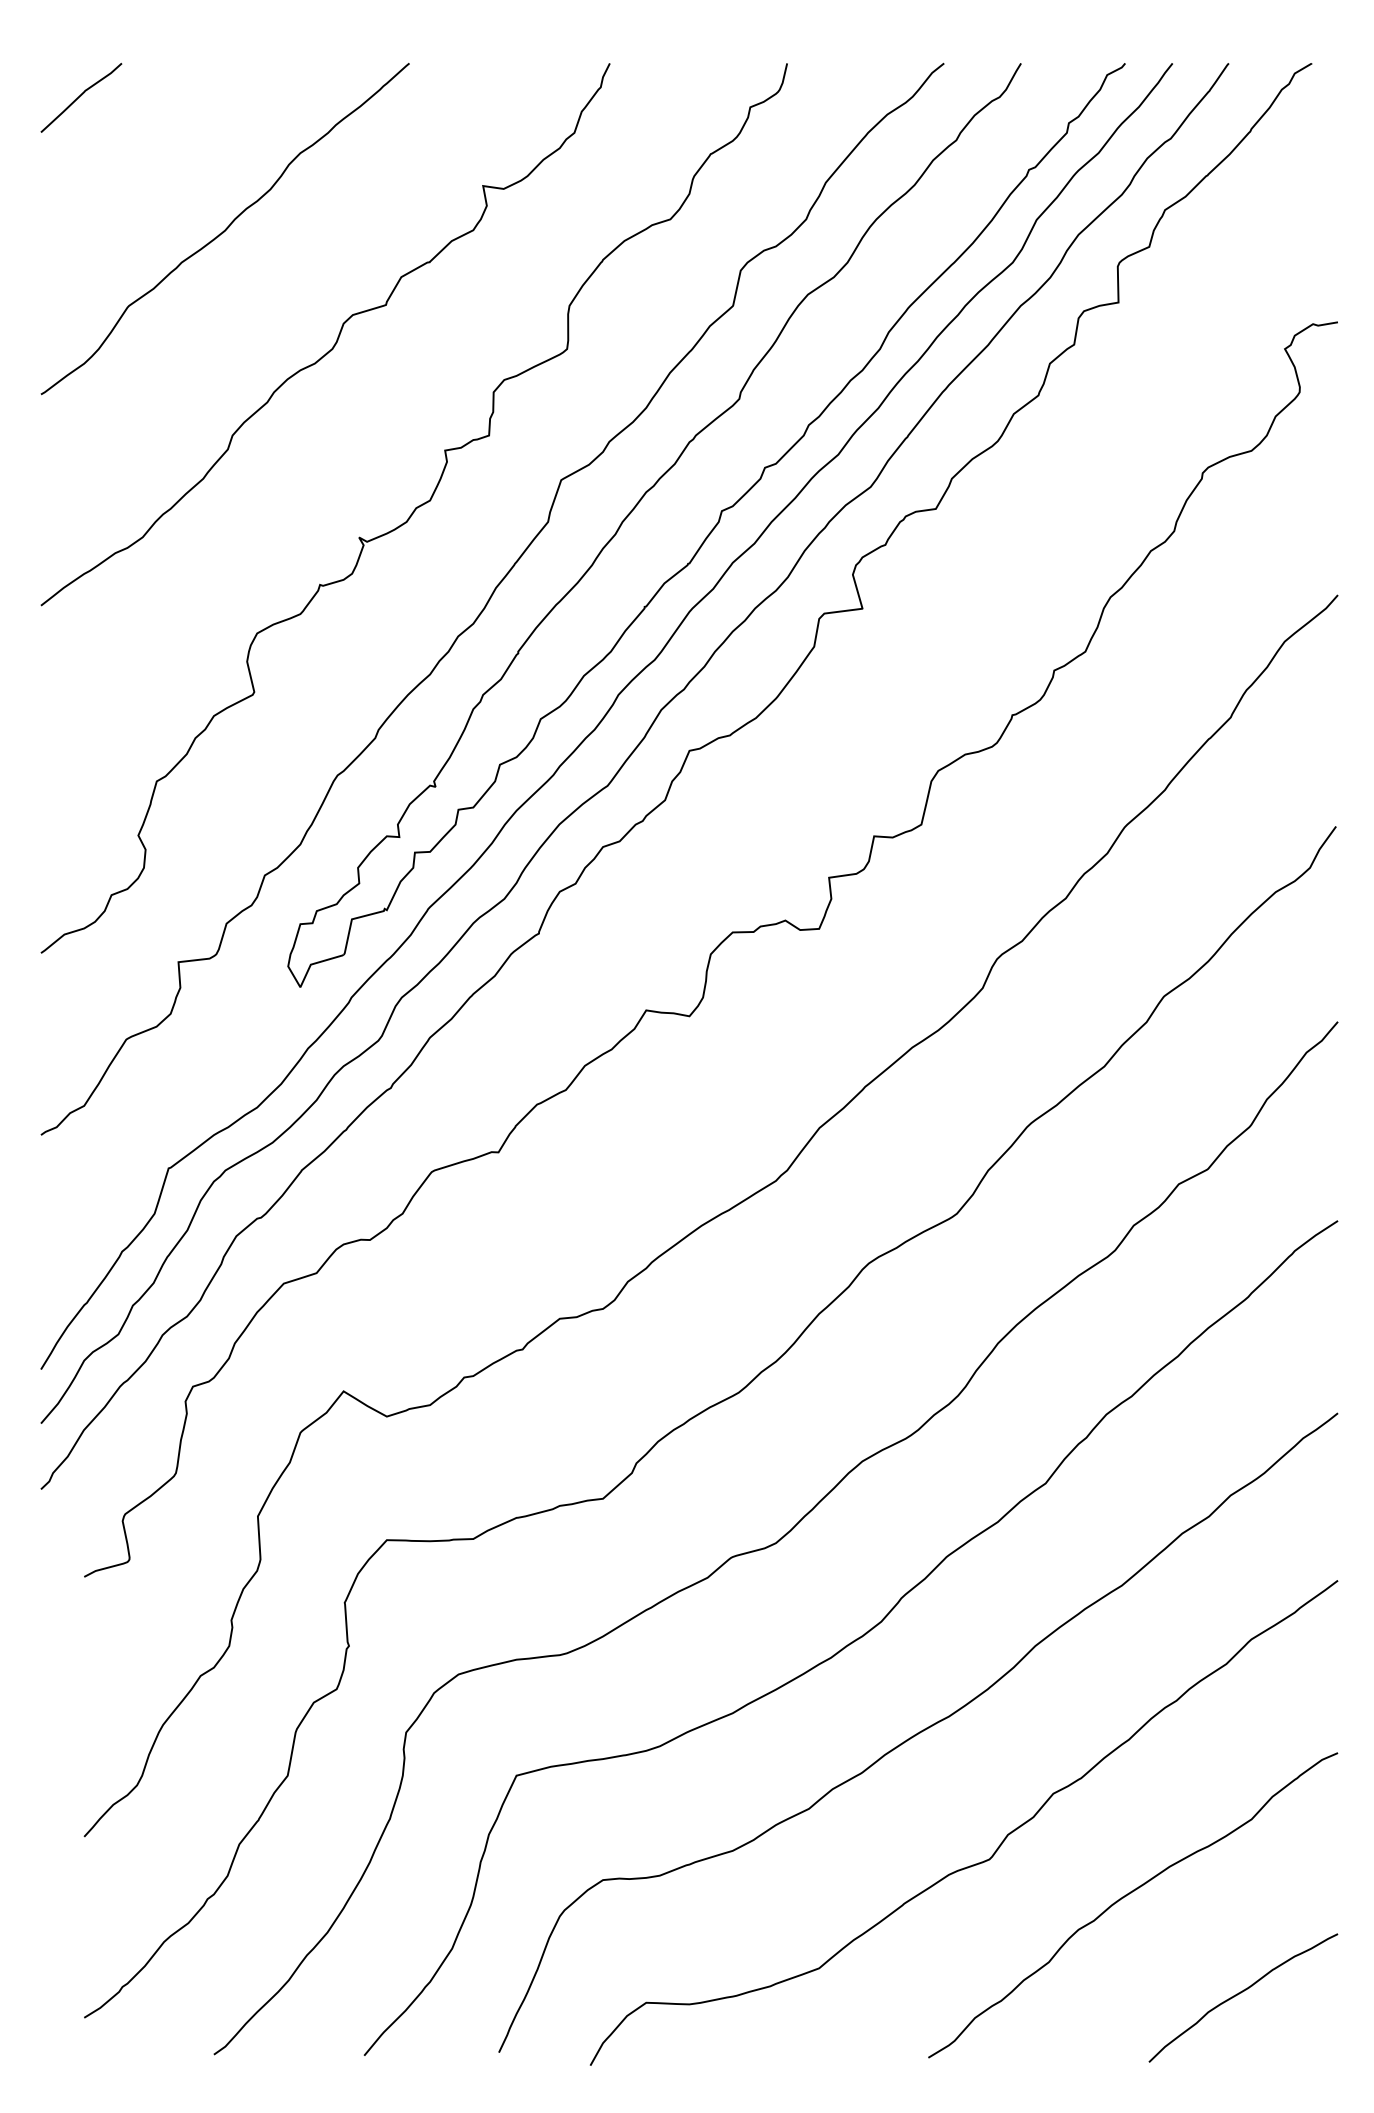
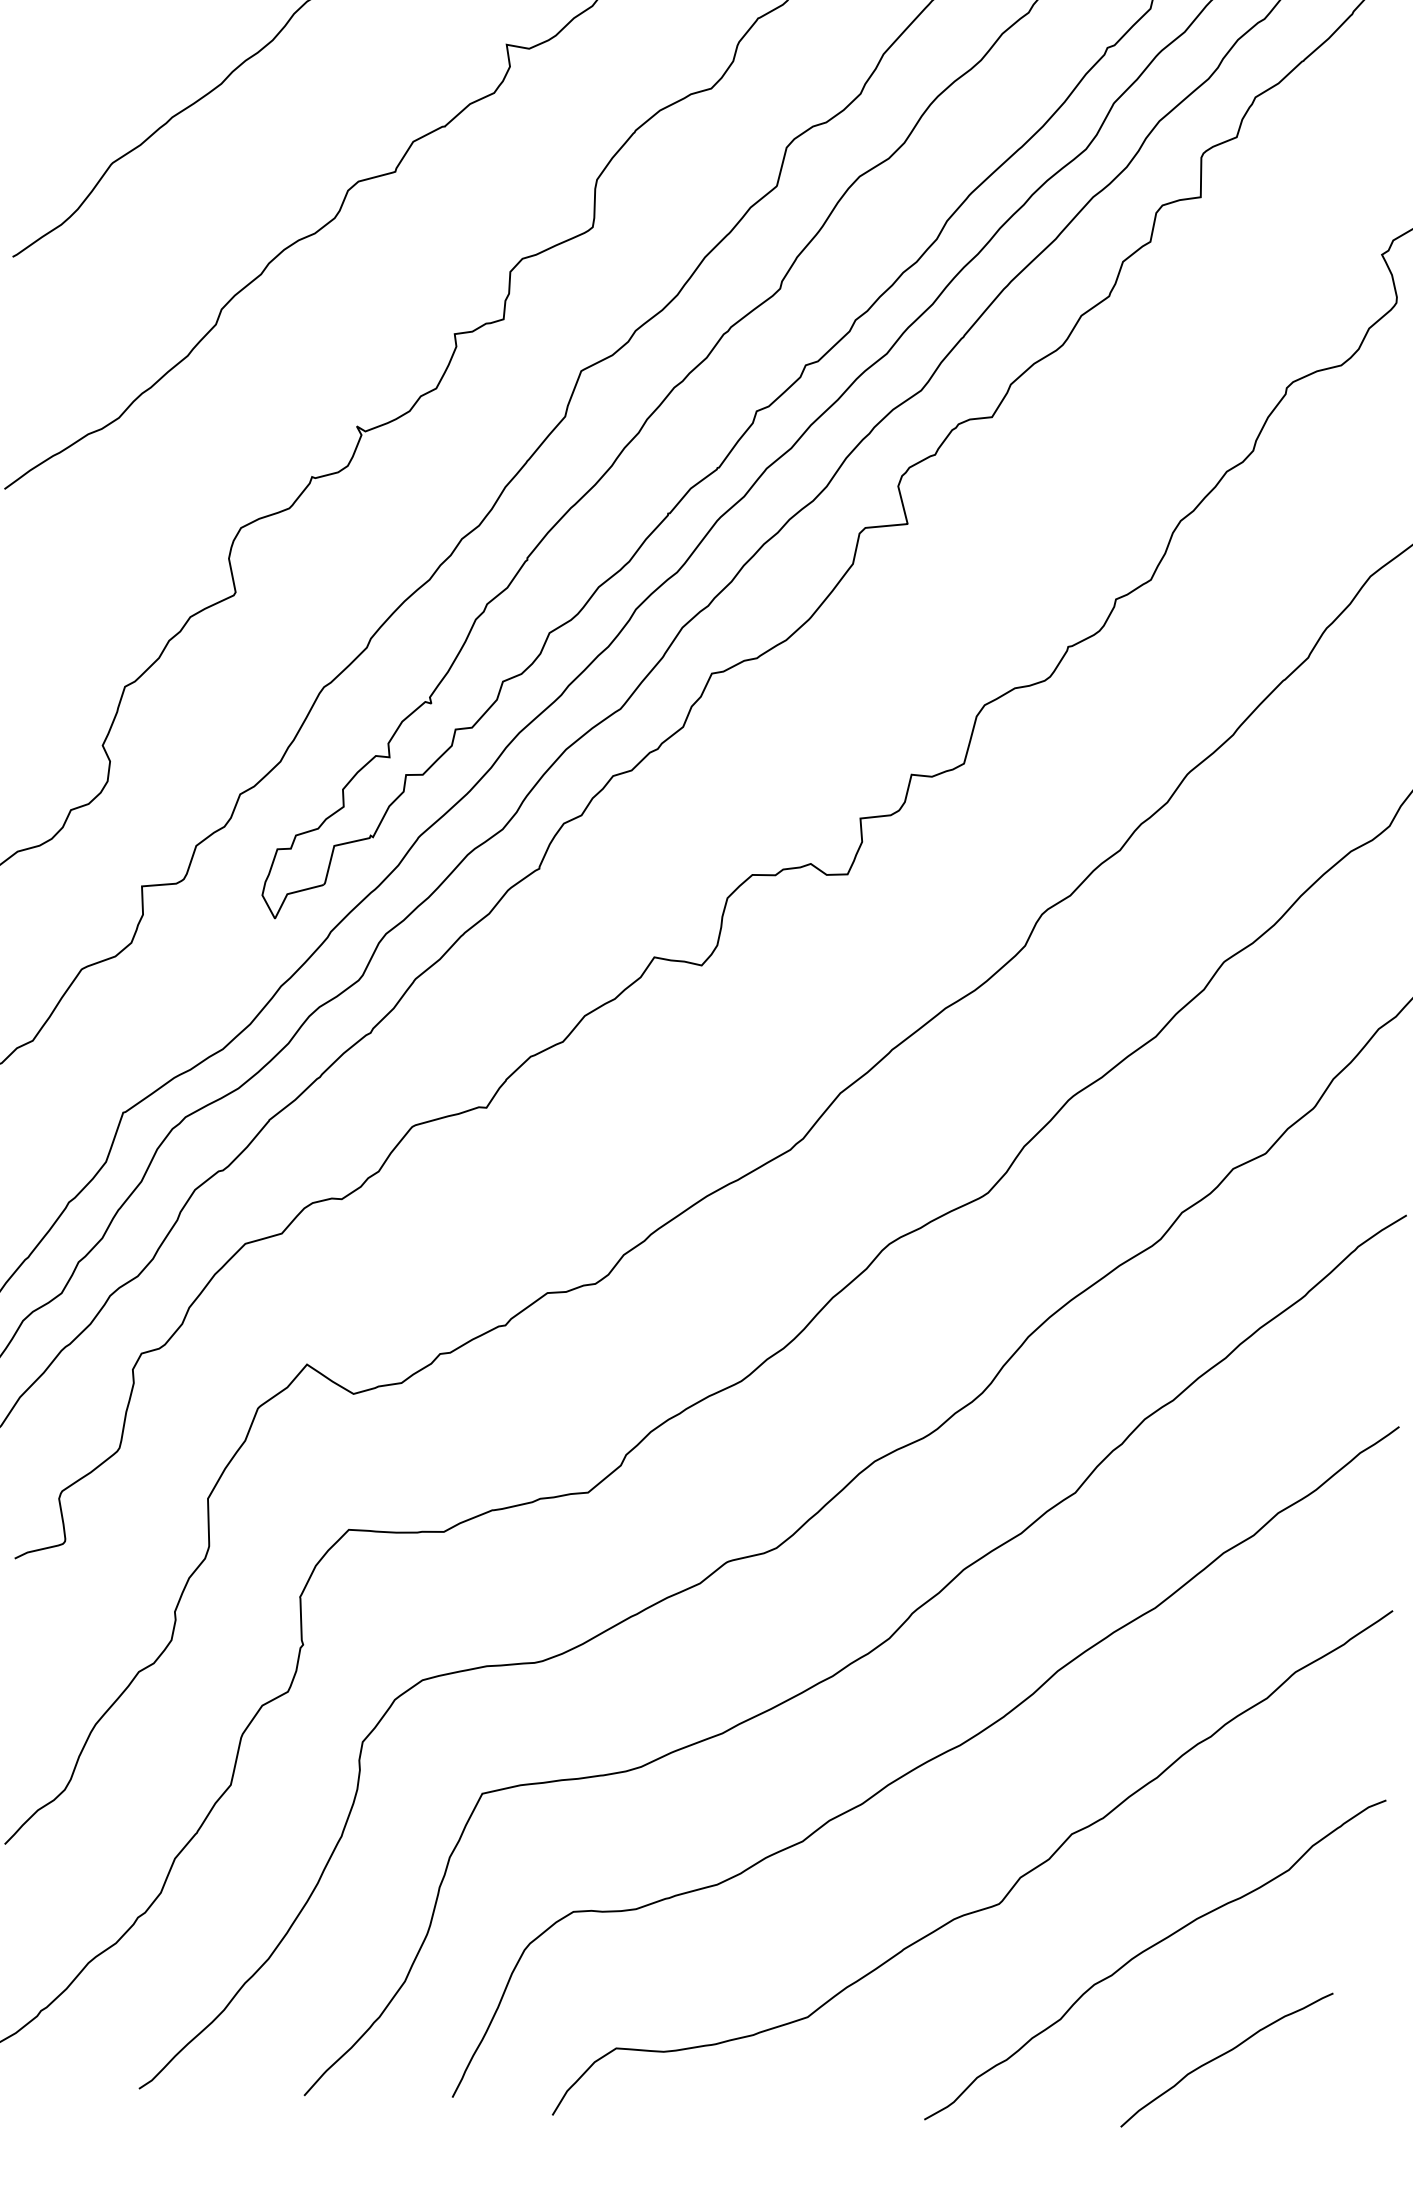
curve: (1241, 1993) -> (1225, 2055), moved

